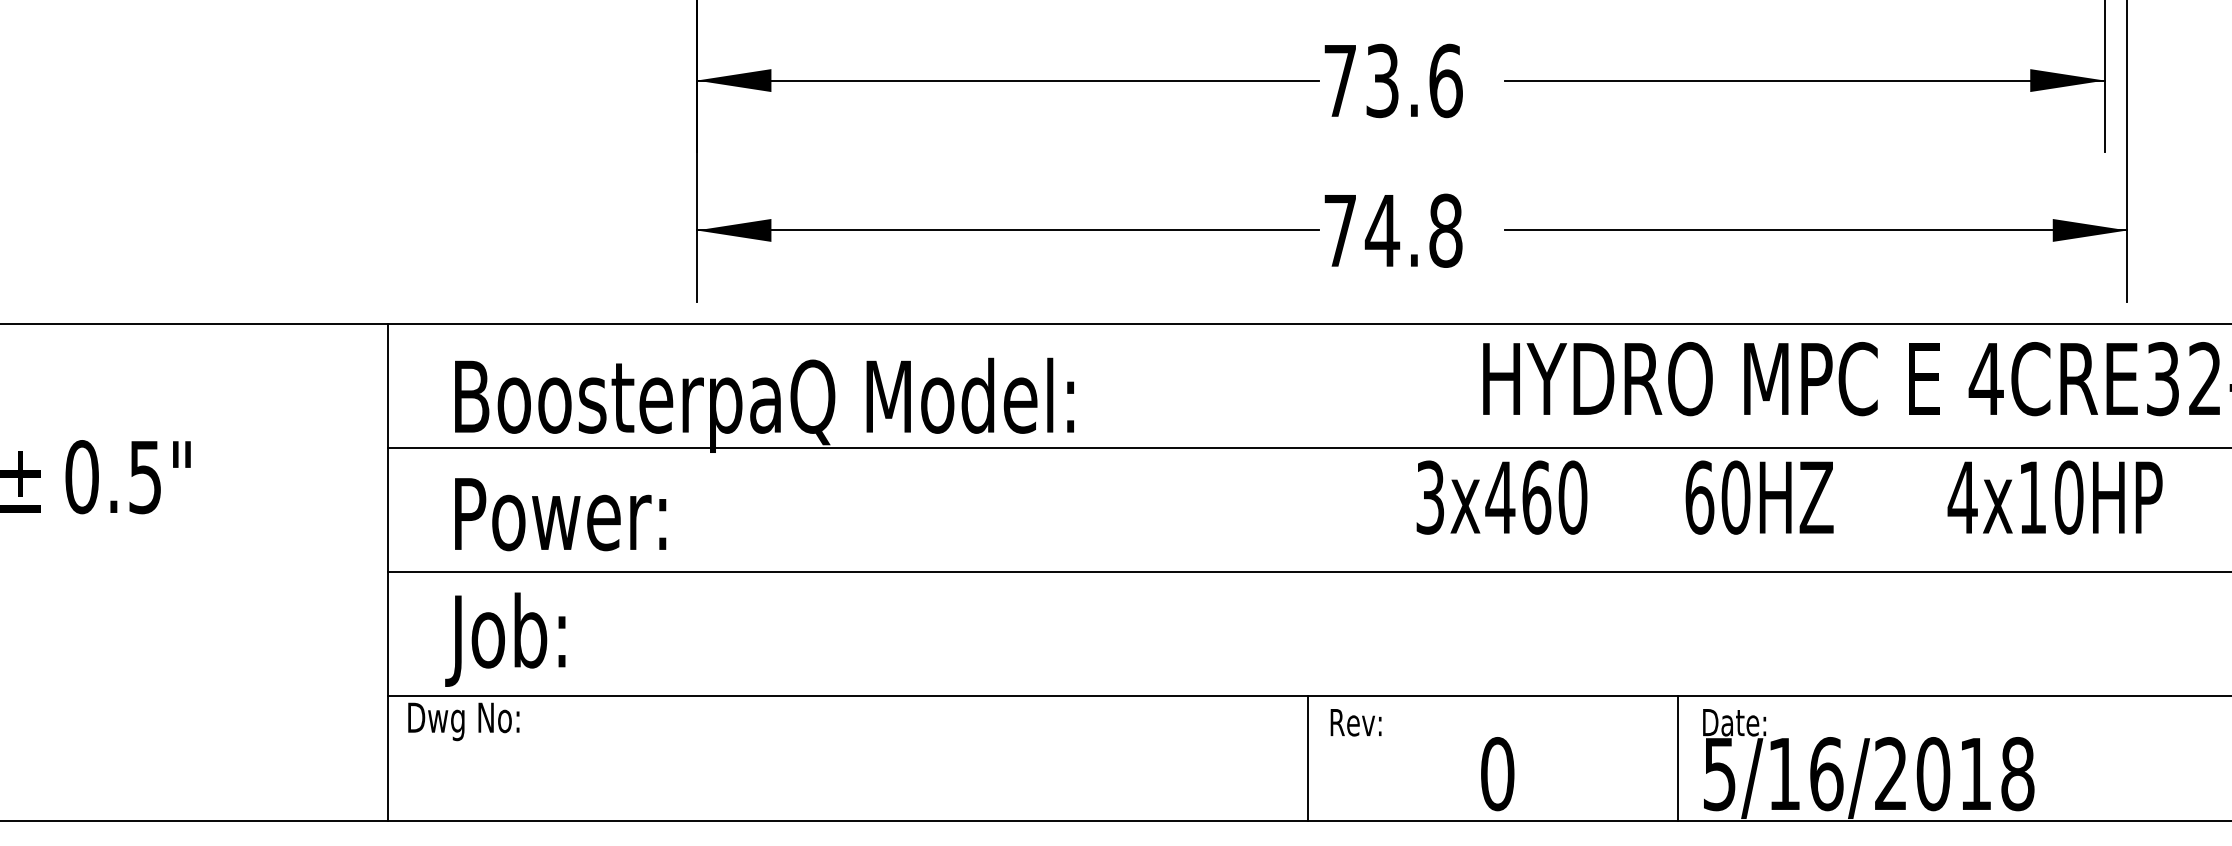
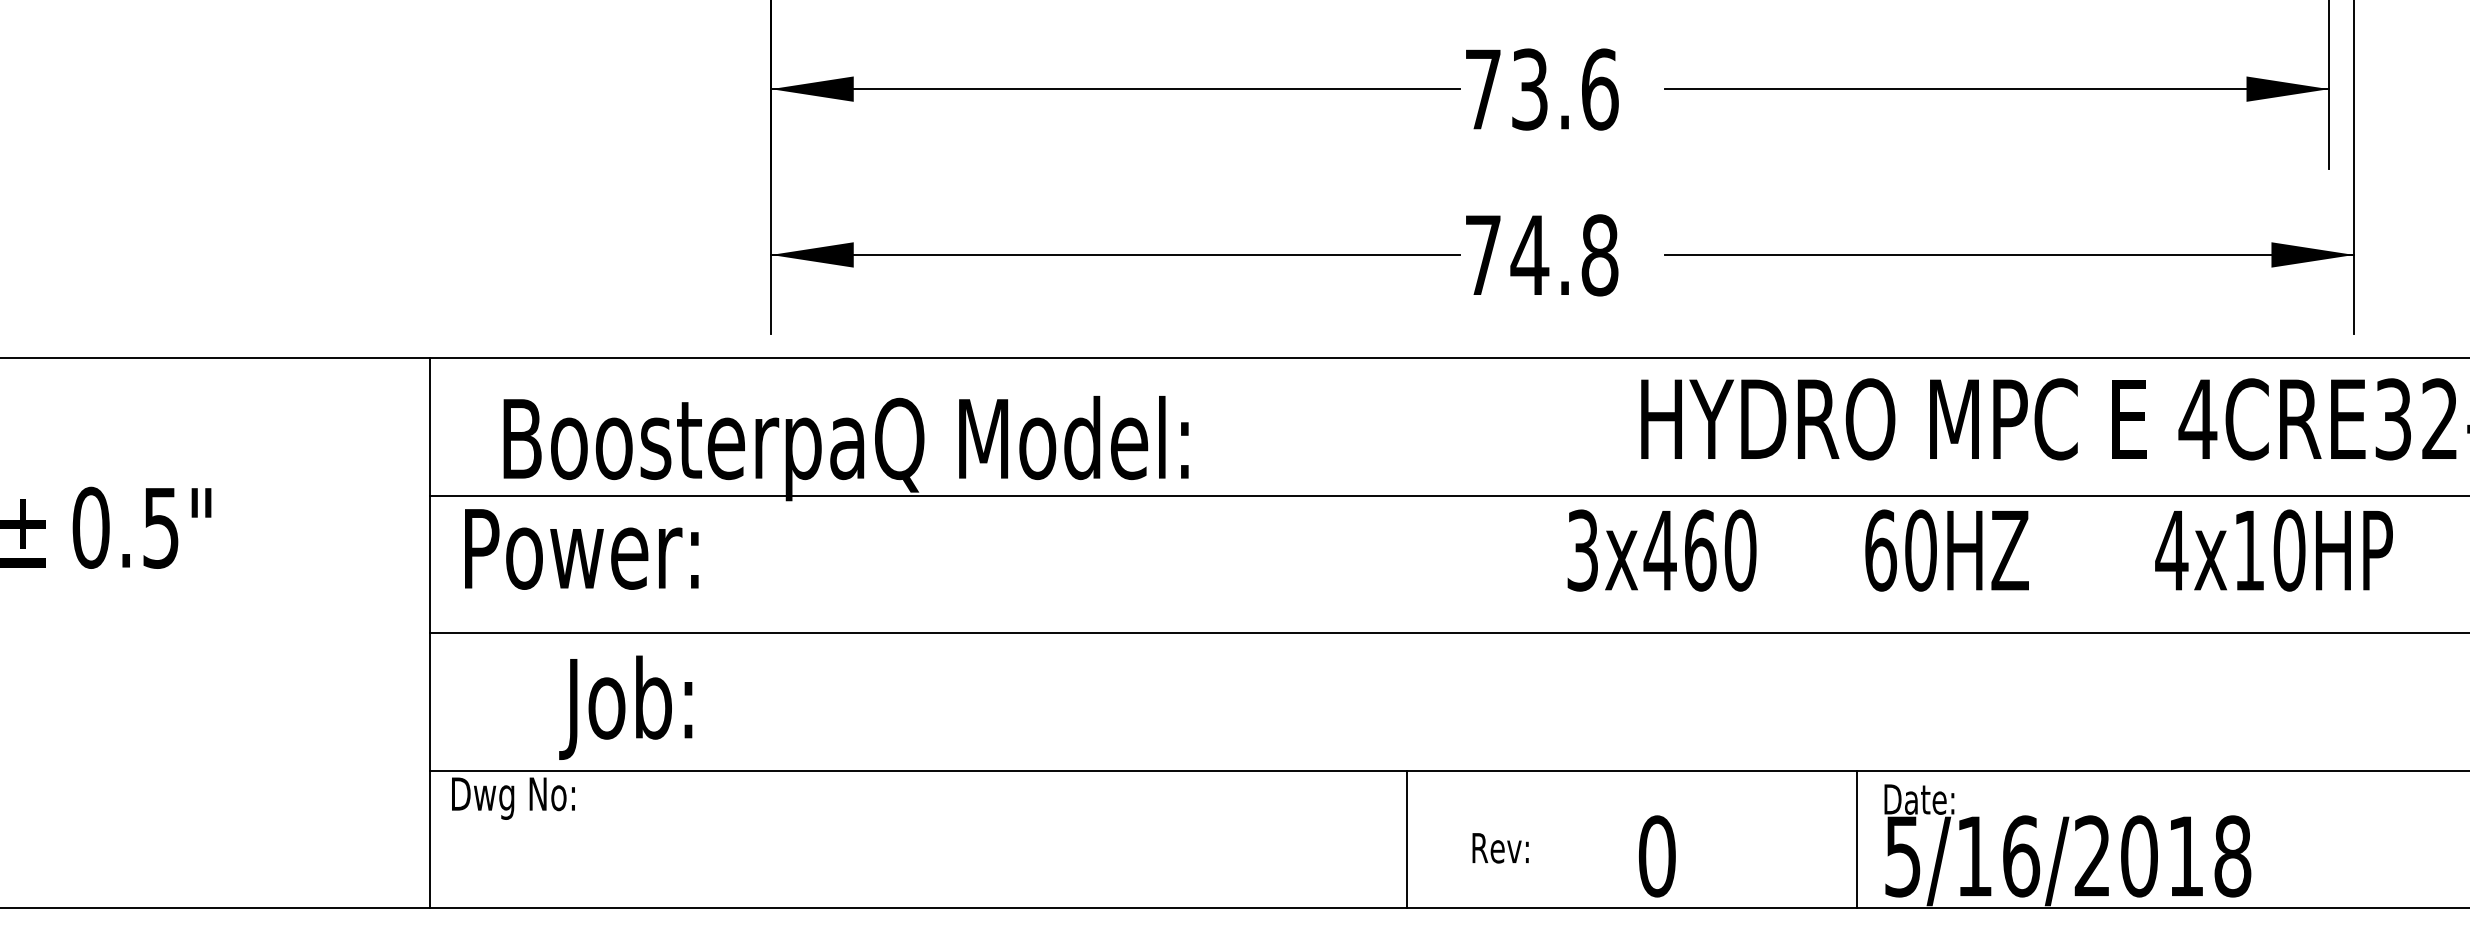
text: (560, 514) -> (581, 549), moved
text: (505, 639) -> (625, 707), moved
text: (1355, 722) -> (1499, 848), moved
line: (1307, 758) -> (1407, 839), moved

